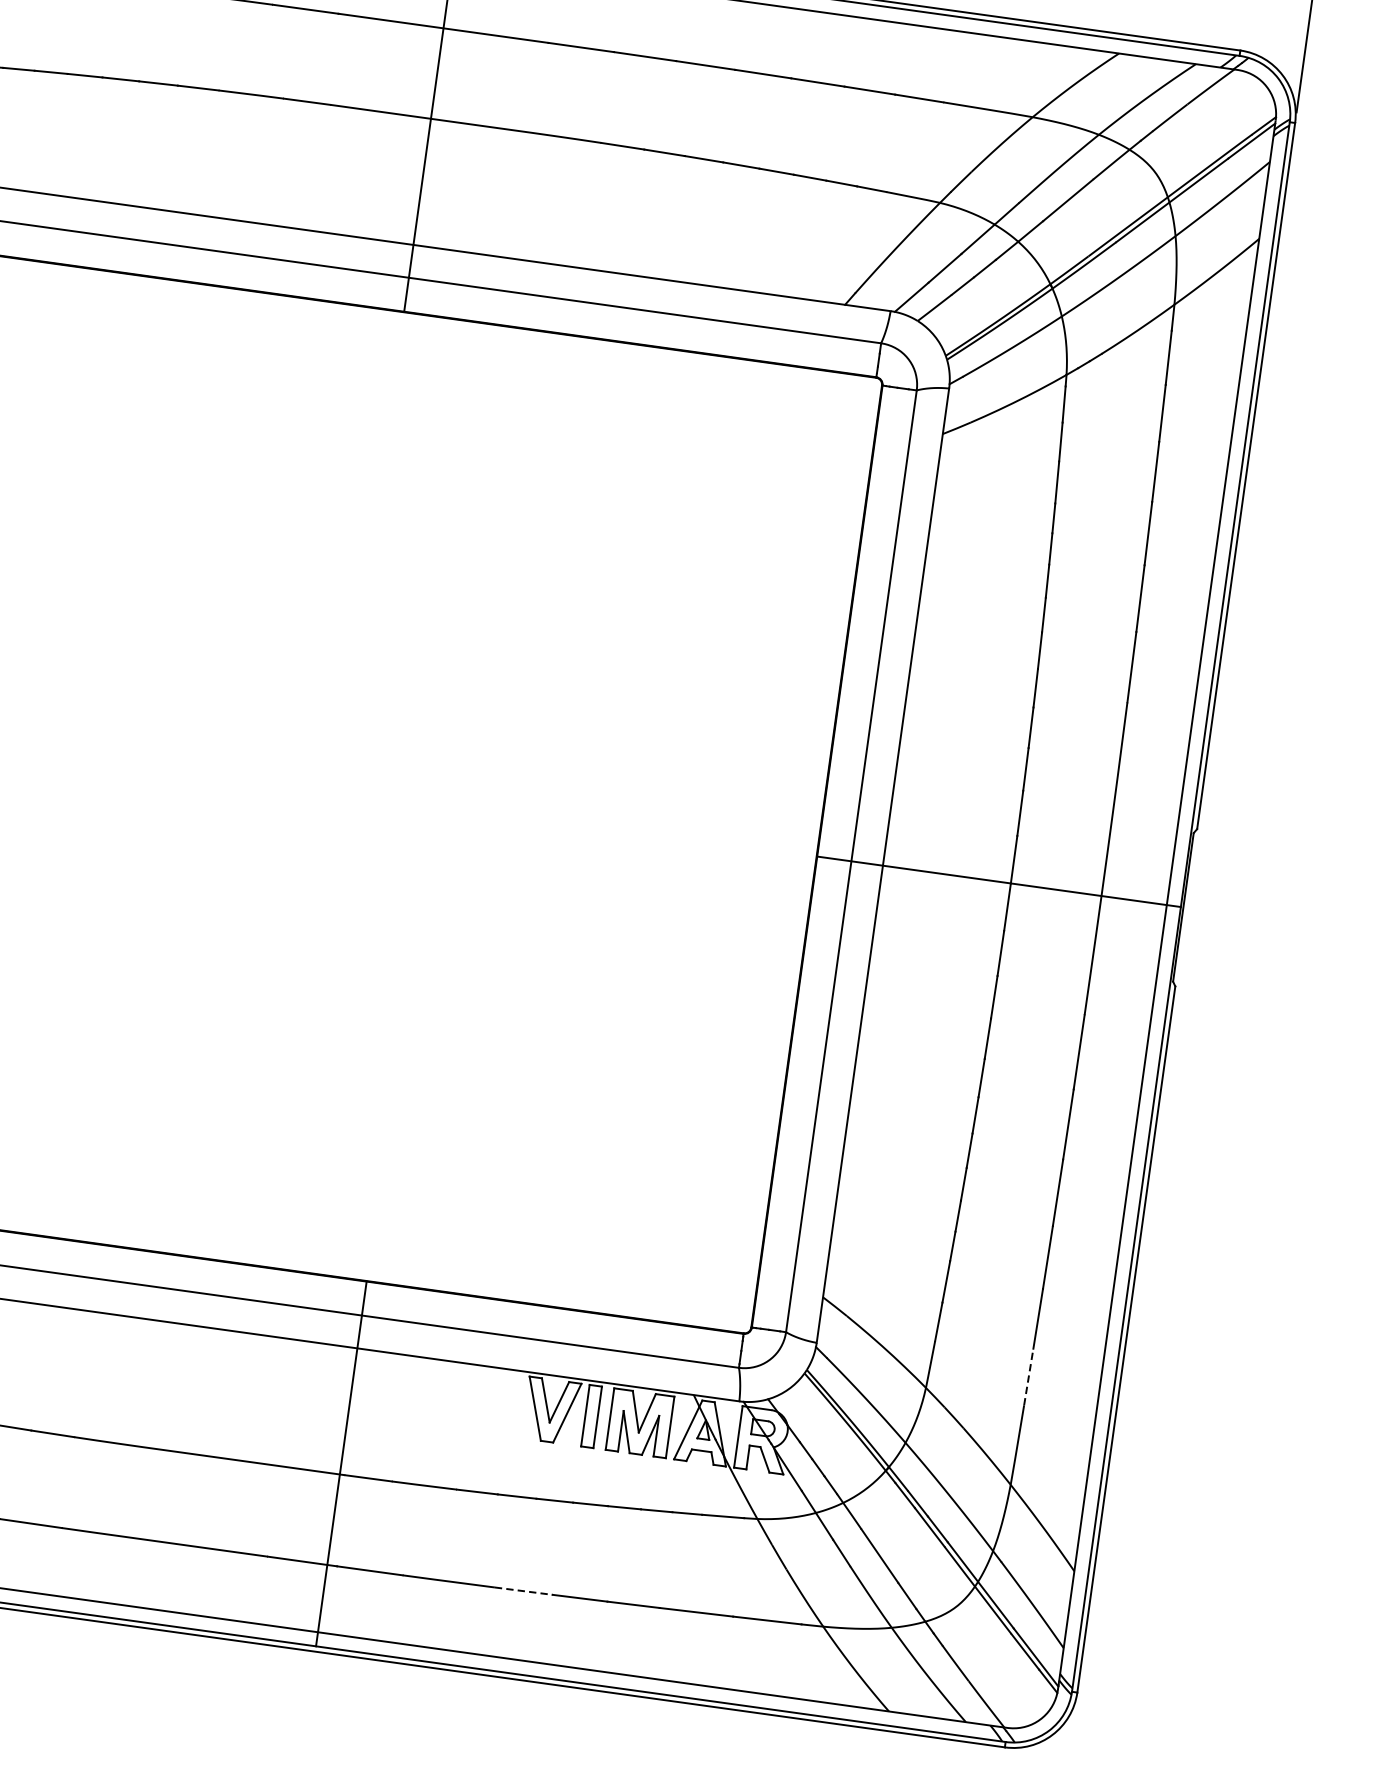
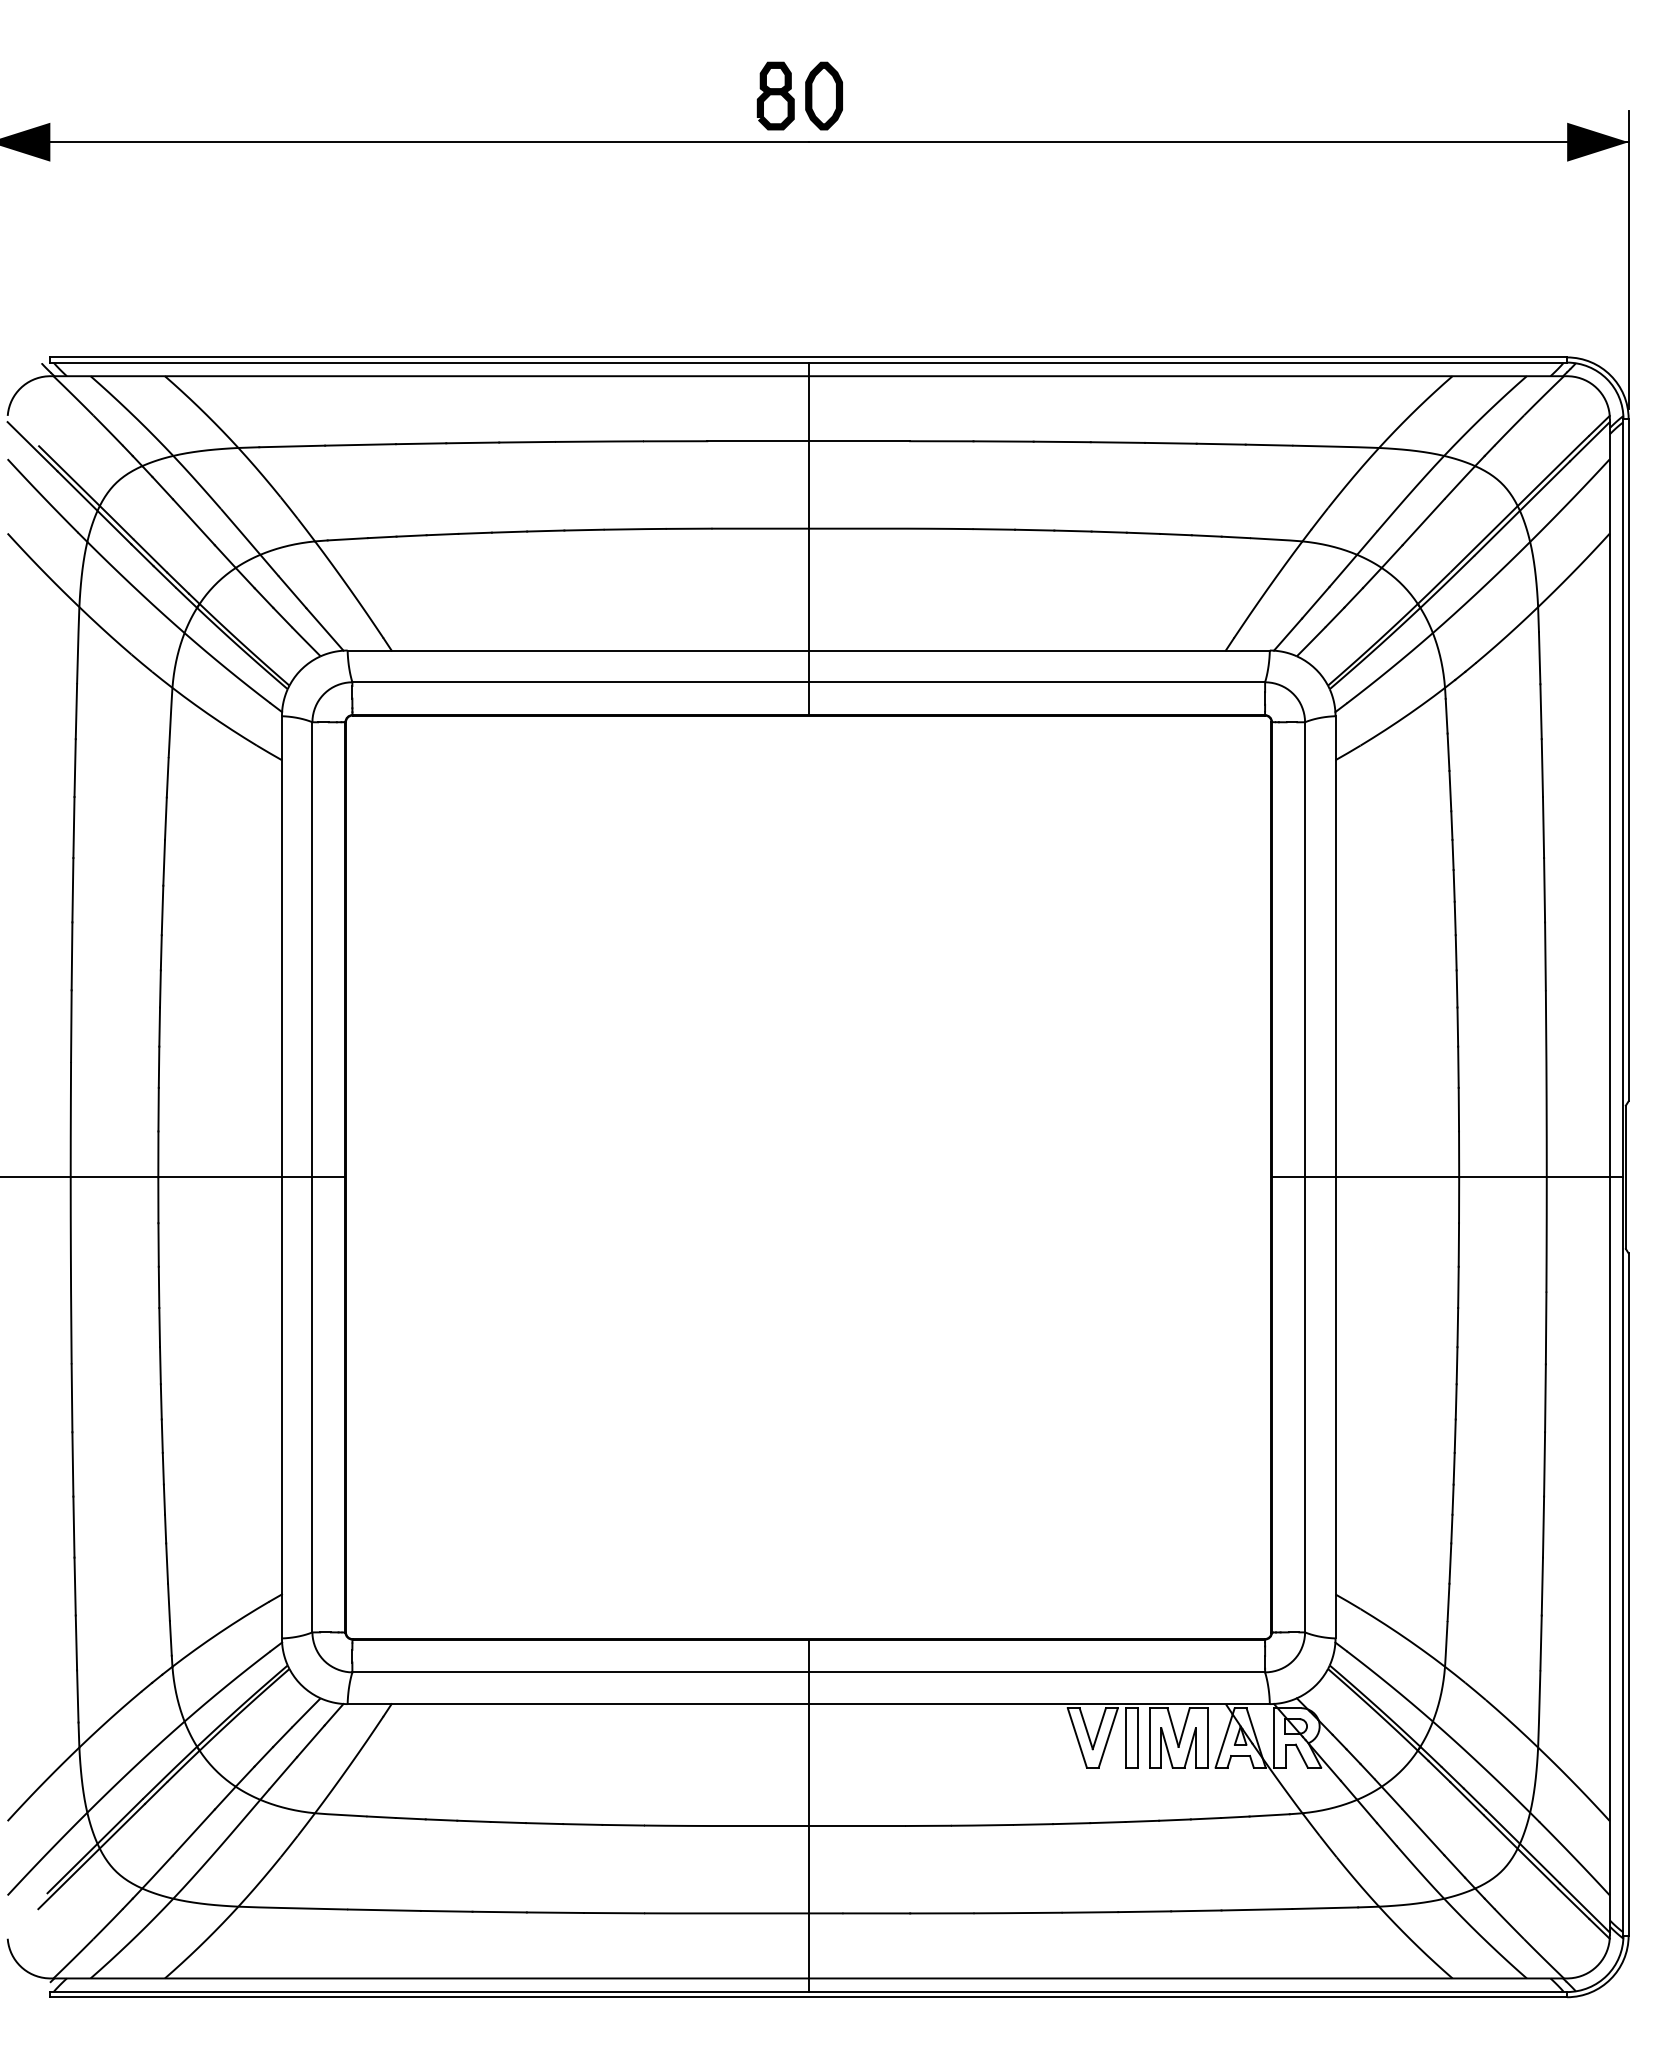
line: (1029, 1376) -> (1541, 1642), dashed -> solid
line: (341, 1463) -> (808, 1815), moved
line: (523, 1591) -> (1090, 1912), dashed -> solid

